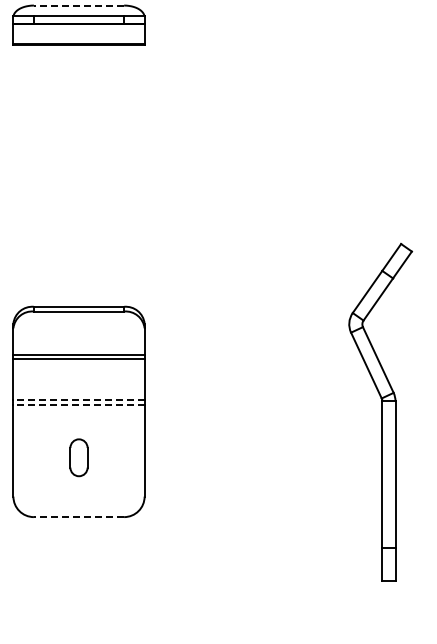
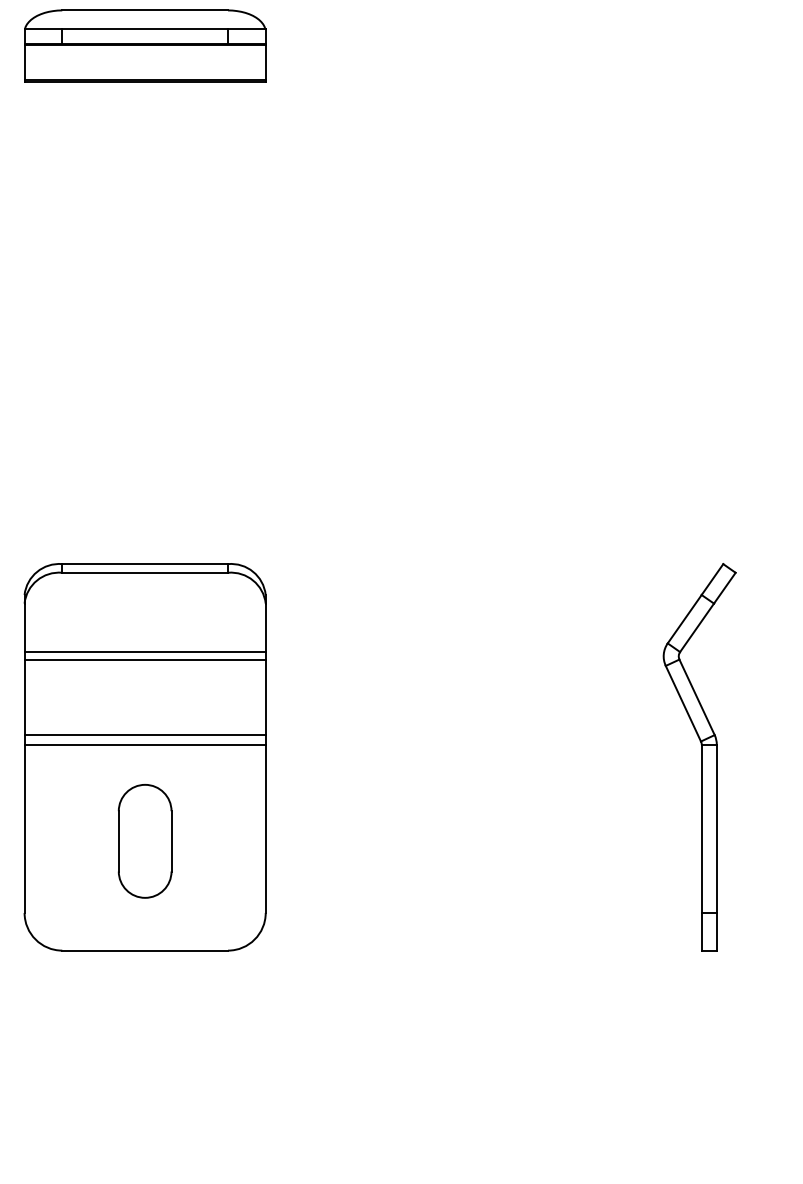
line: (78, 5) -> (144, 10), dashed -> solid
line: (79, 399) -> (146, 734), dashed -> solid
line: (79, 405) -> (146, 745), dashed -> solid
part: (380, 411) -> (699, 756), size x0.62
part: (78, 457) -> (144, 841), size x1.67
line: (78, 517) -> (144, 951), dashed -> solid

